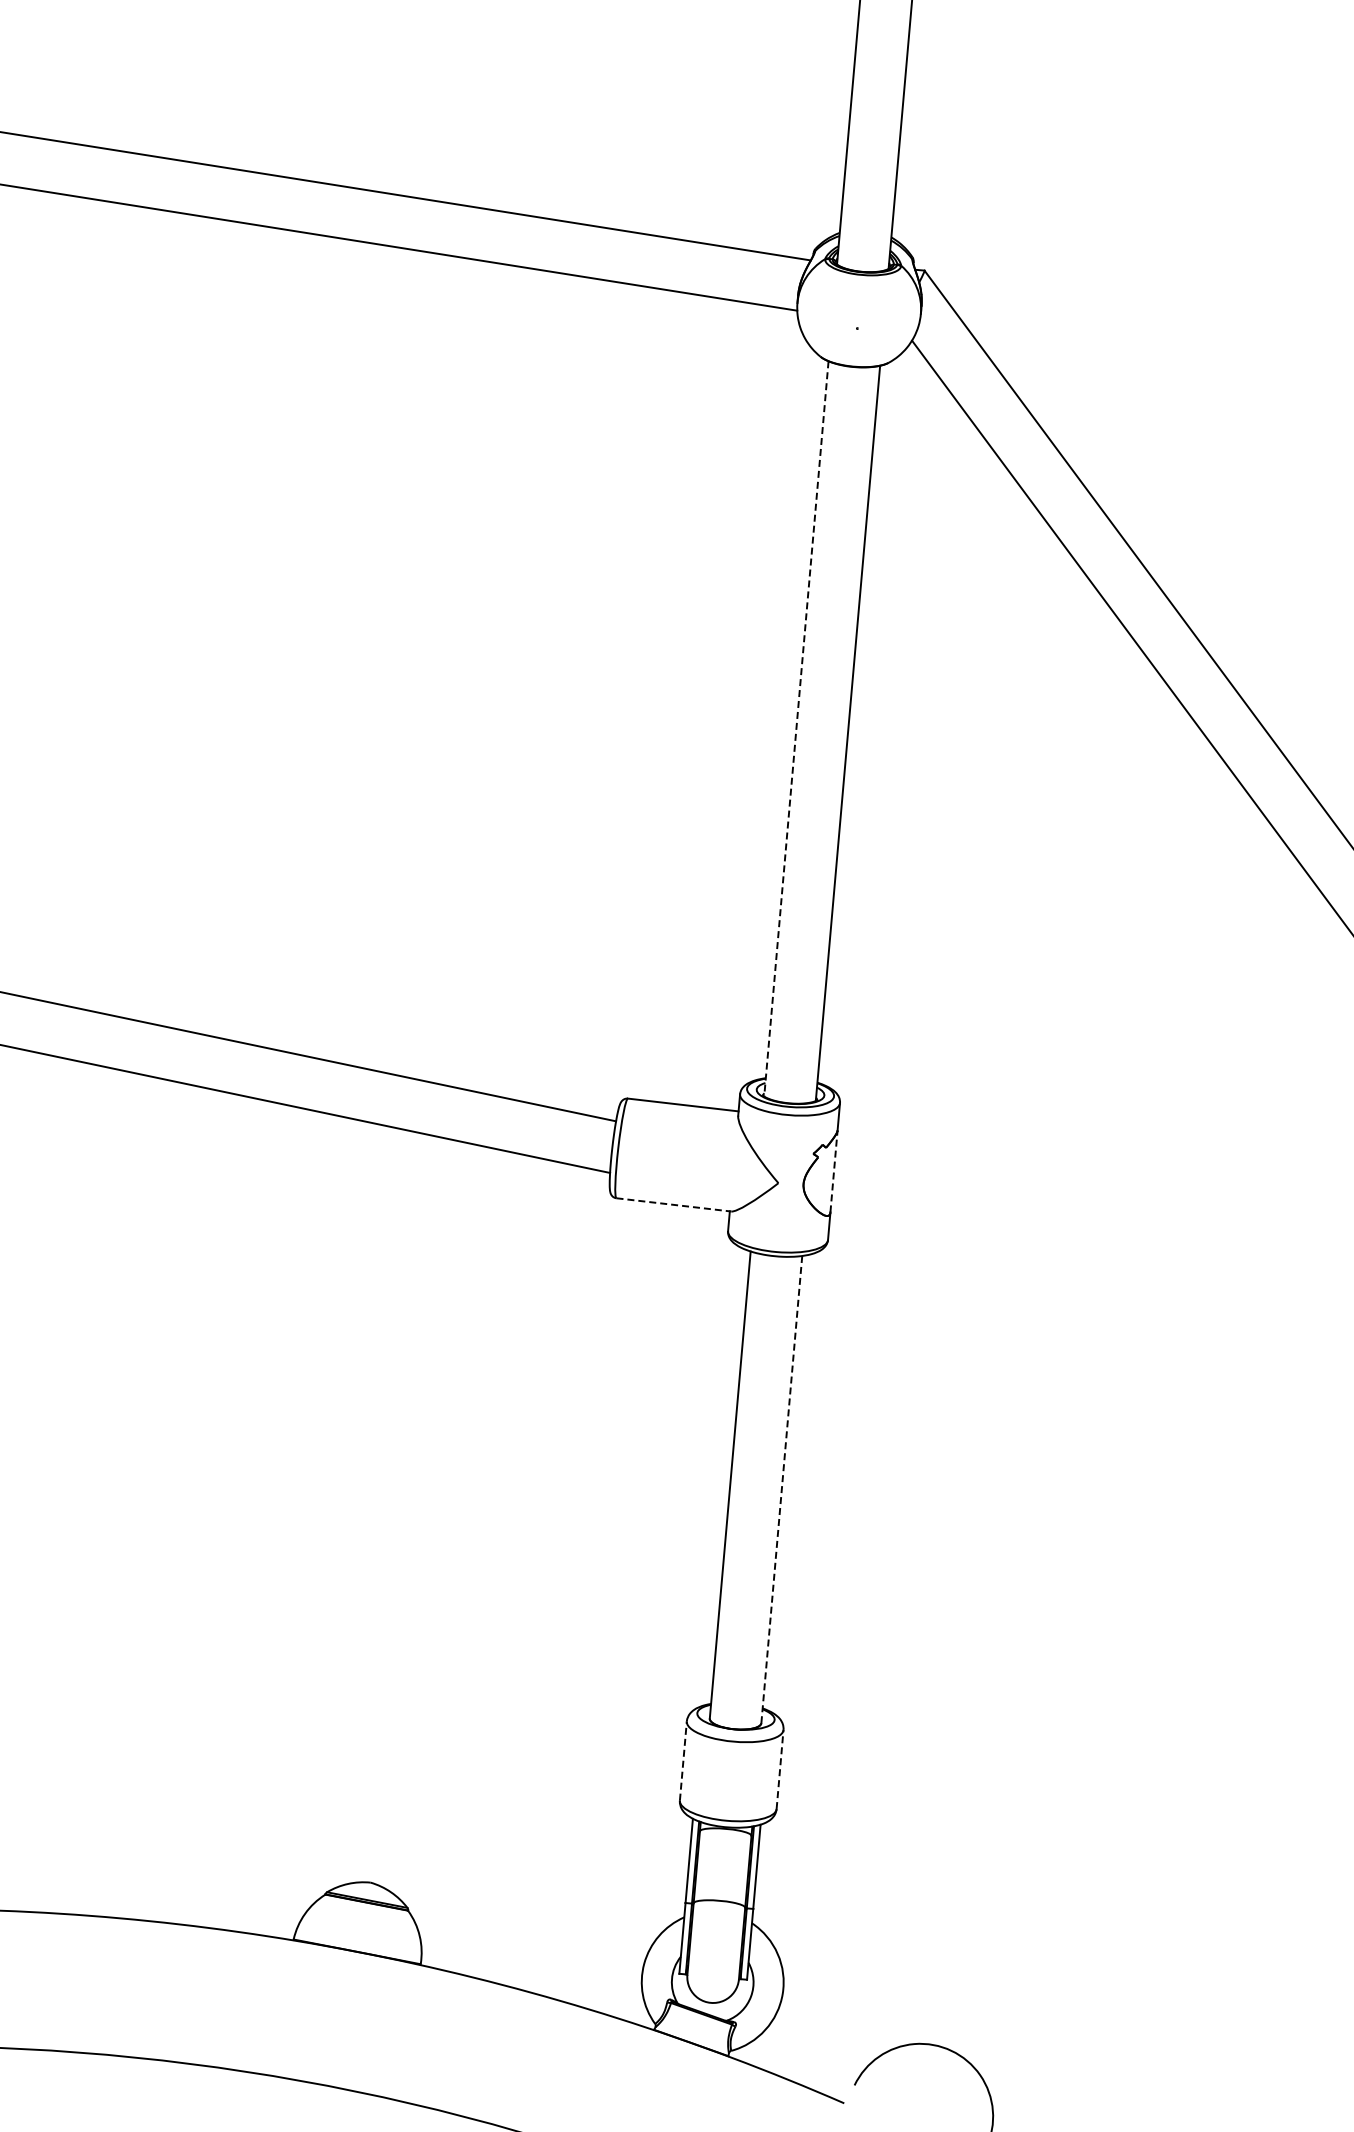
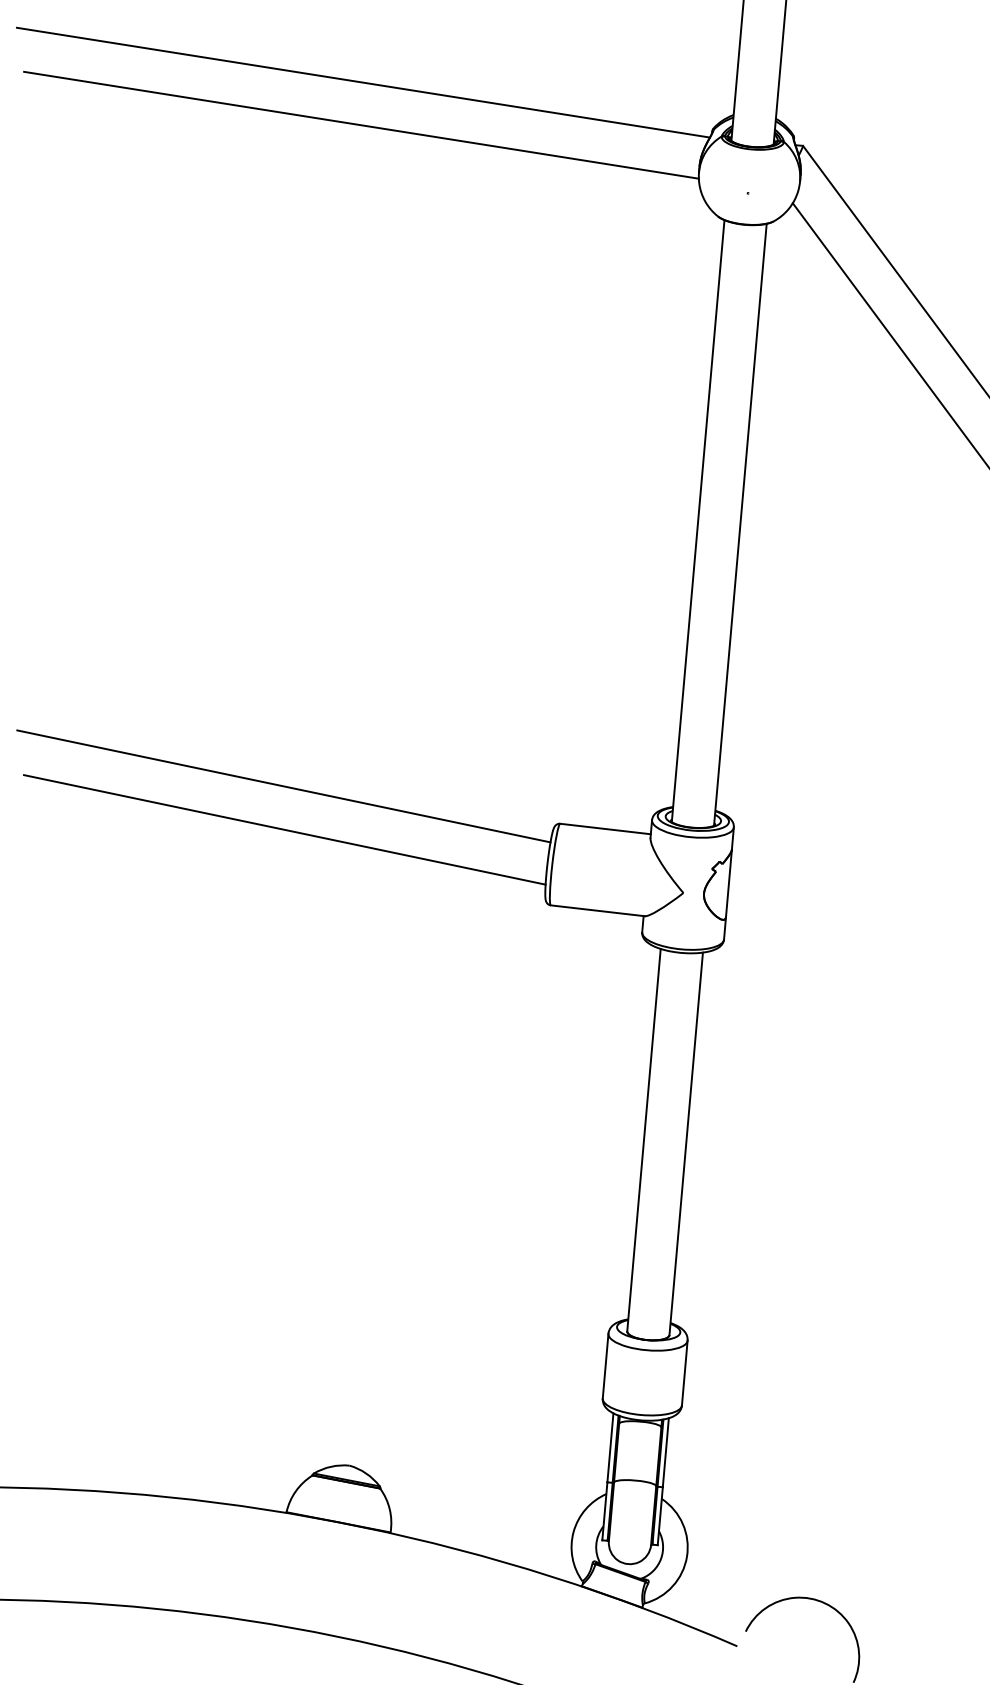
line: (796, 729) -> (698, 521), dashed -> solid
line: (834, 1170) -> (729, 882), dashed -> solid
line: (673, 1204) -> (597, 910), dashed -> solid
line: (781, 1490) -> (685, 1144), dashed -> solid
line: (683, 1761) -> (605, 1366), dashed -> solid
line: (780, 1769) -> (685, 1373), dashed -> solid

